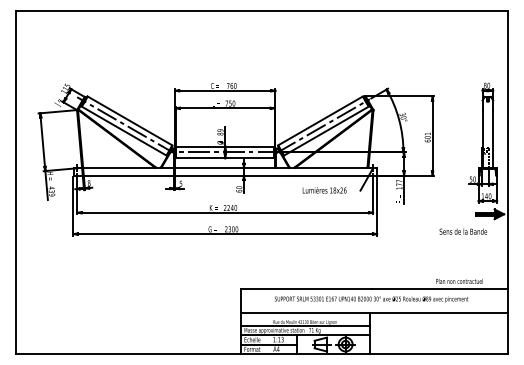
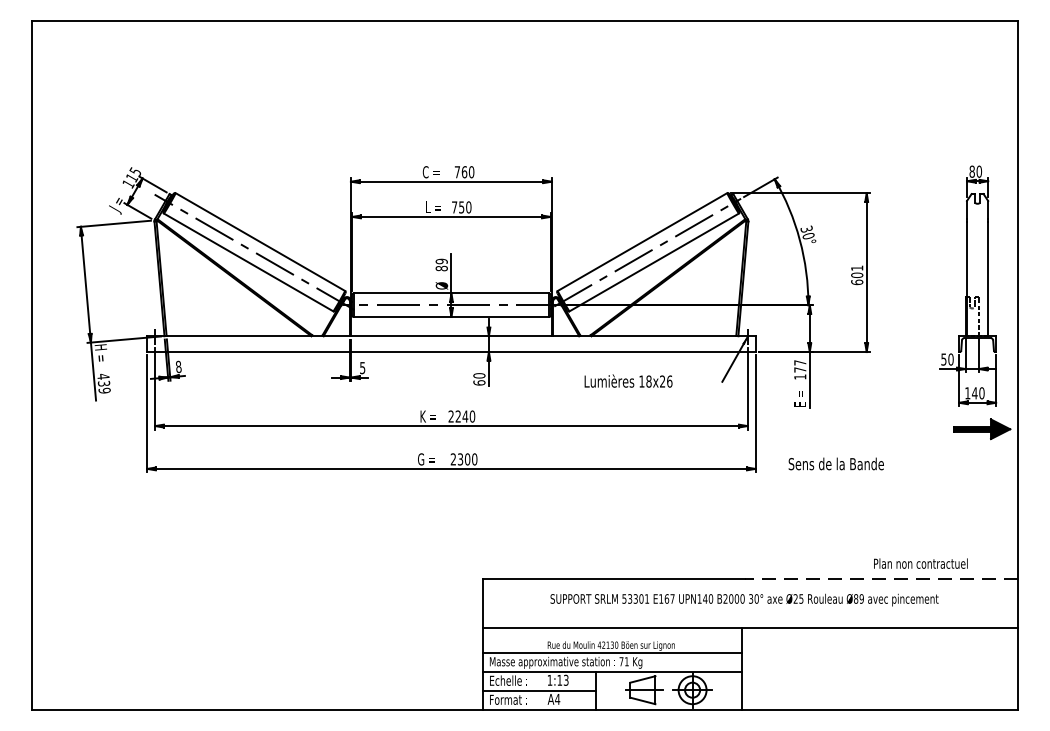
text: (324, 190) -> (628, 381), moved
text: (463, 231) -> (836, 463), moved
line: (439, 288) -> (880, 577), solid -> dashed

